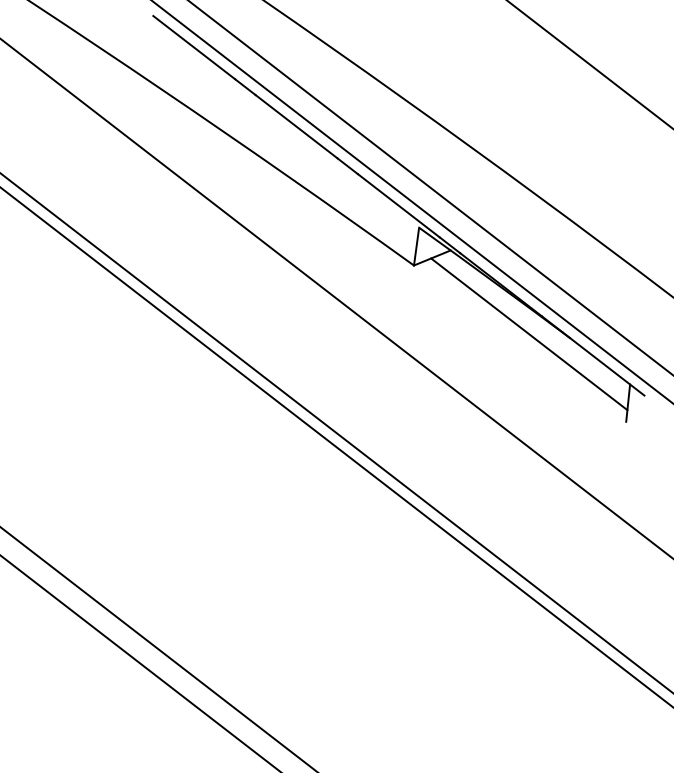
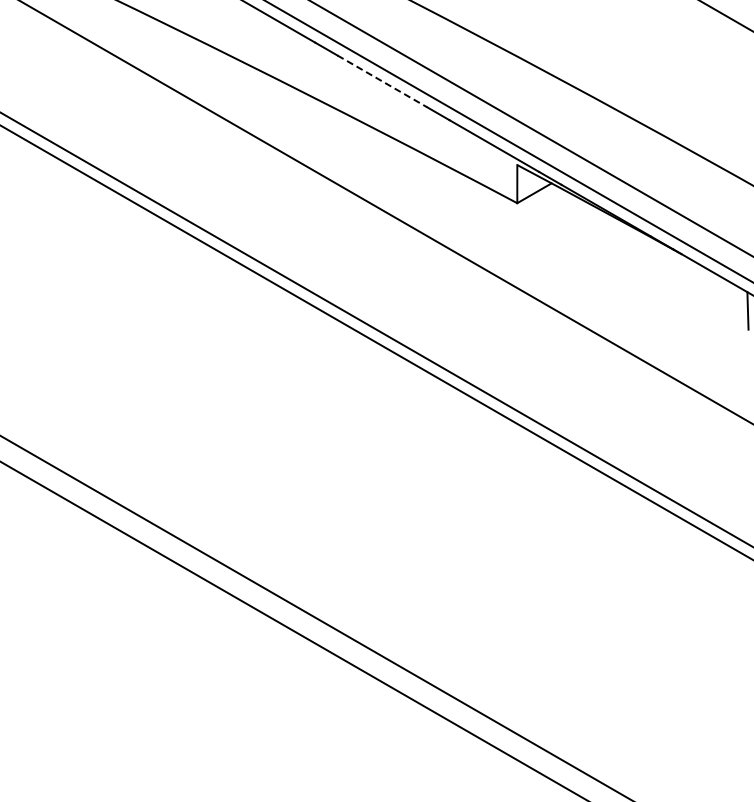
line: (296, 126) -> (382, 81), solid -> dashed
line: (529, 333) -> (640, 255), removed

